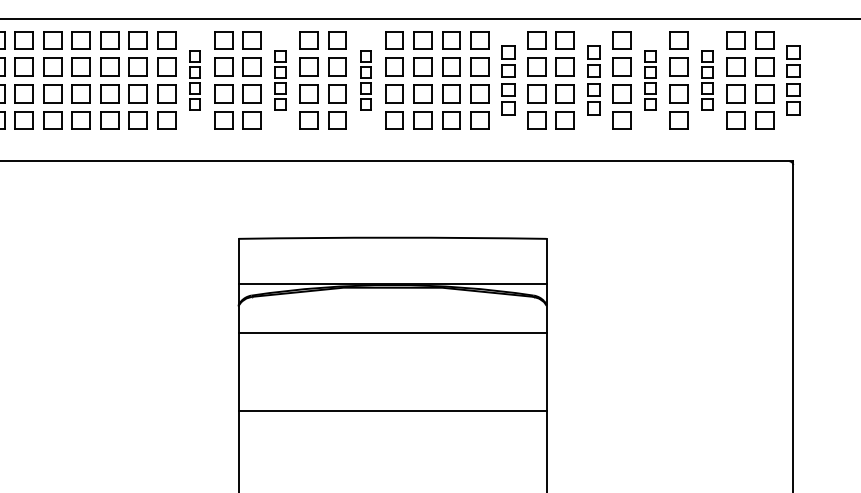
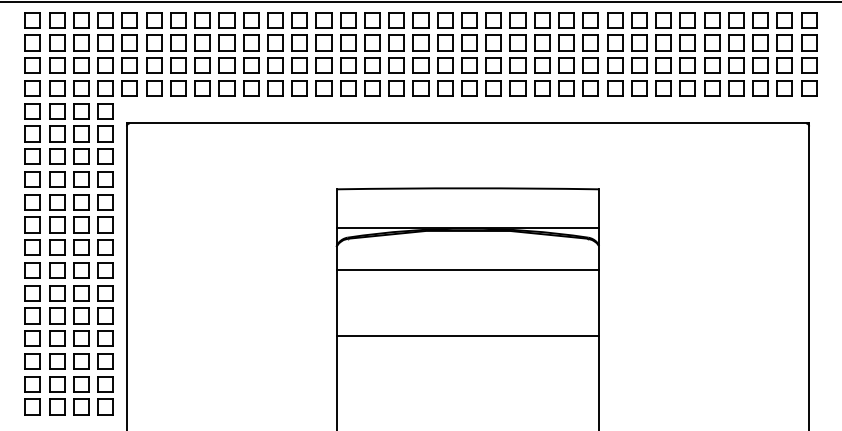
part: (194, 80) -> (299, 54), size x1.67
part: (280, 80) -> (372, 54), size x1.67
part: (366, 80) -> (445, 54), size x1.67
part: (508, 80) -> (566, 54), size x1.43
part: (594, 80) -> (639, 54), size x1.43
part: (650, 80) -> (687, 54), size x1.67
part: (707, 80) -> (736, 54), size x1.67
part: (793, 80) -> (809, 54), size x1.43

